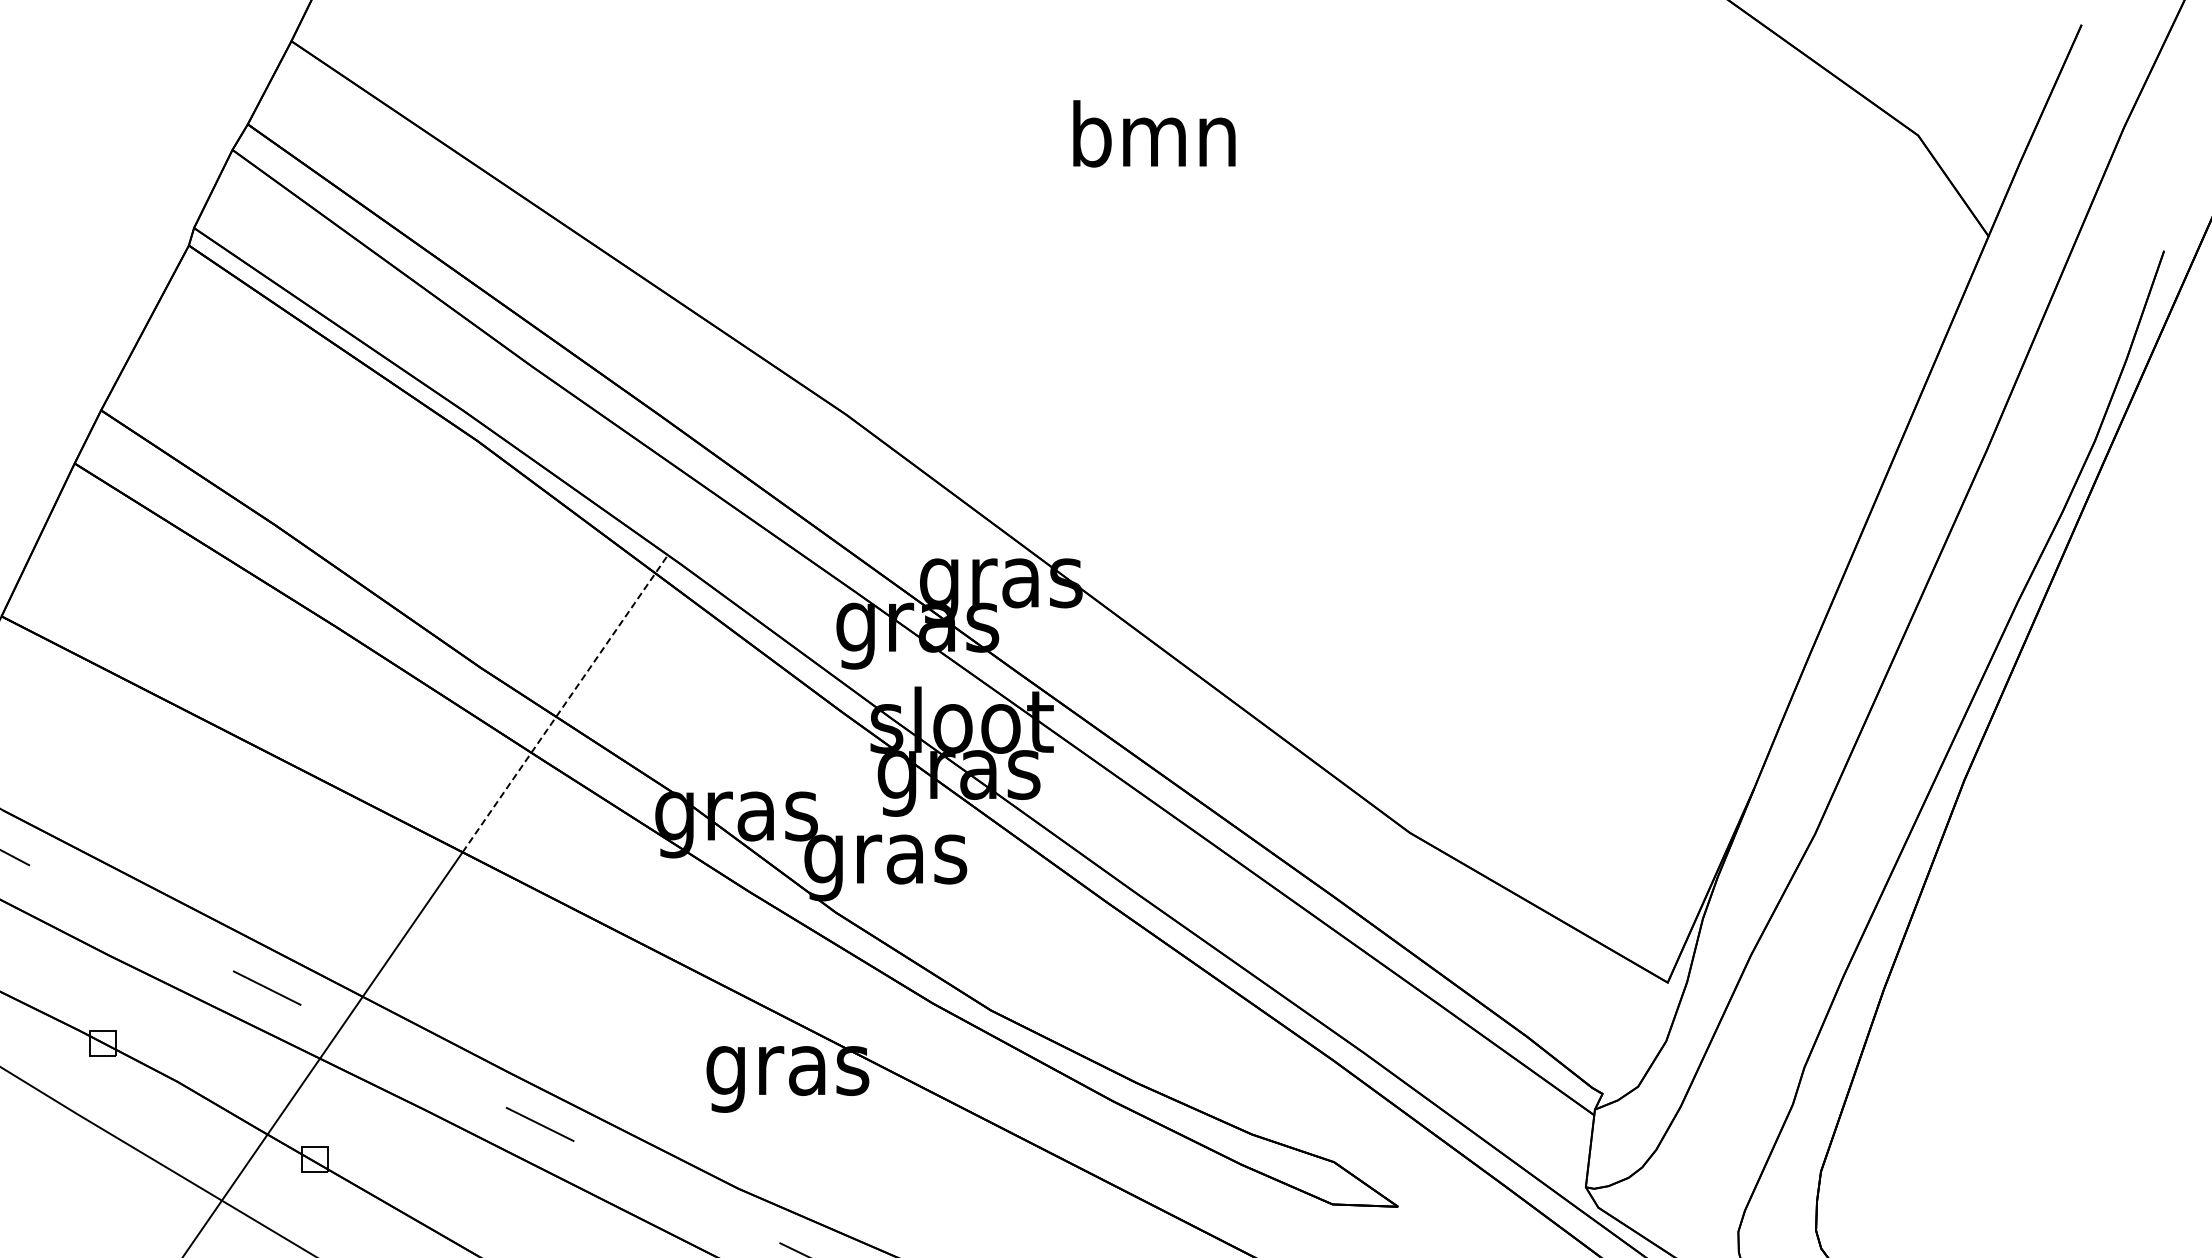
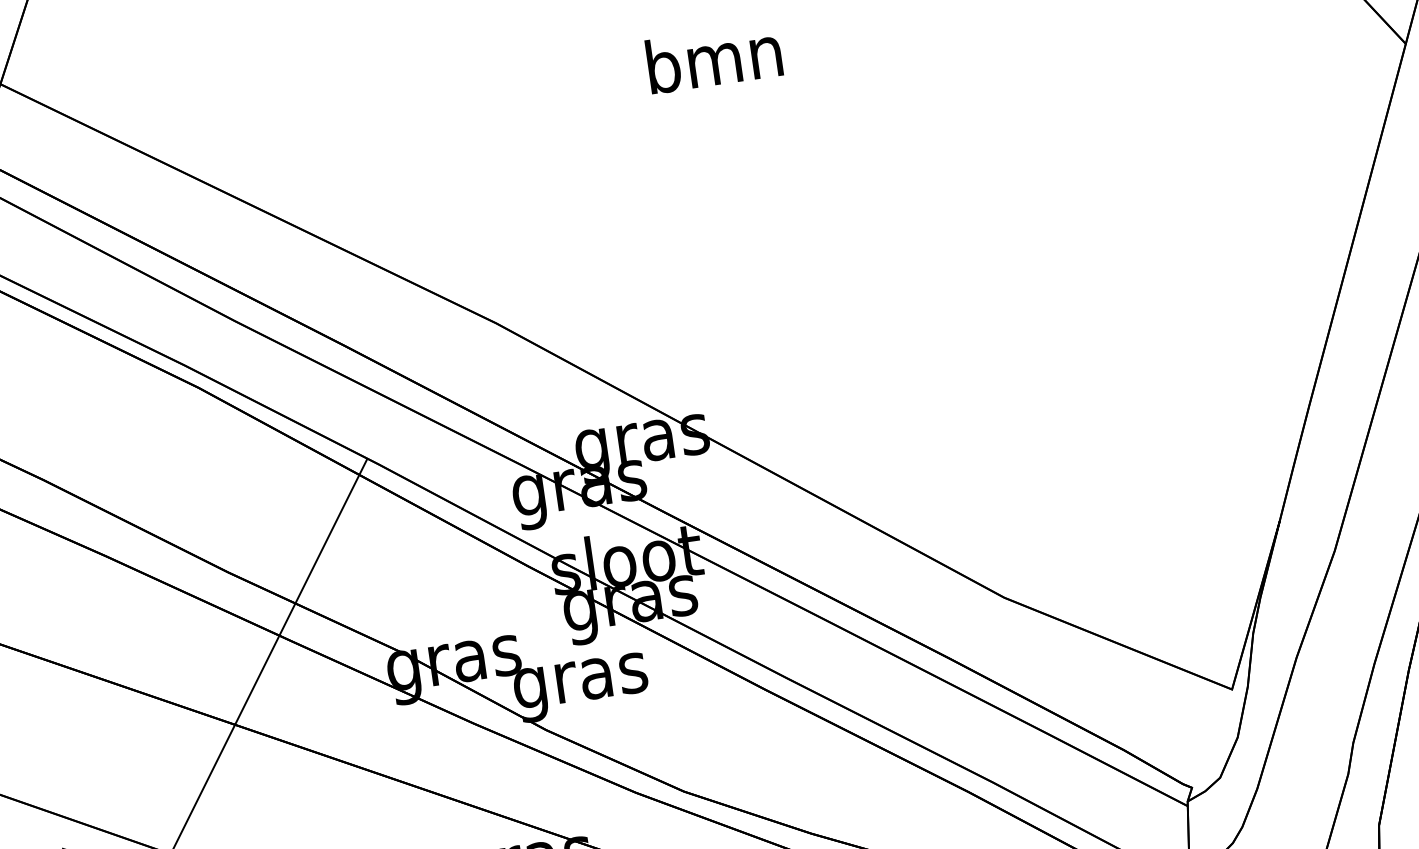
line: (565, 703) -> (301, 591), dashed -> solid

